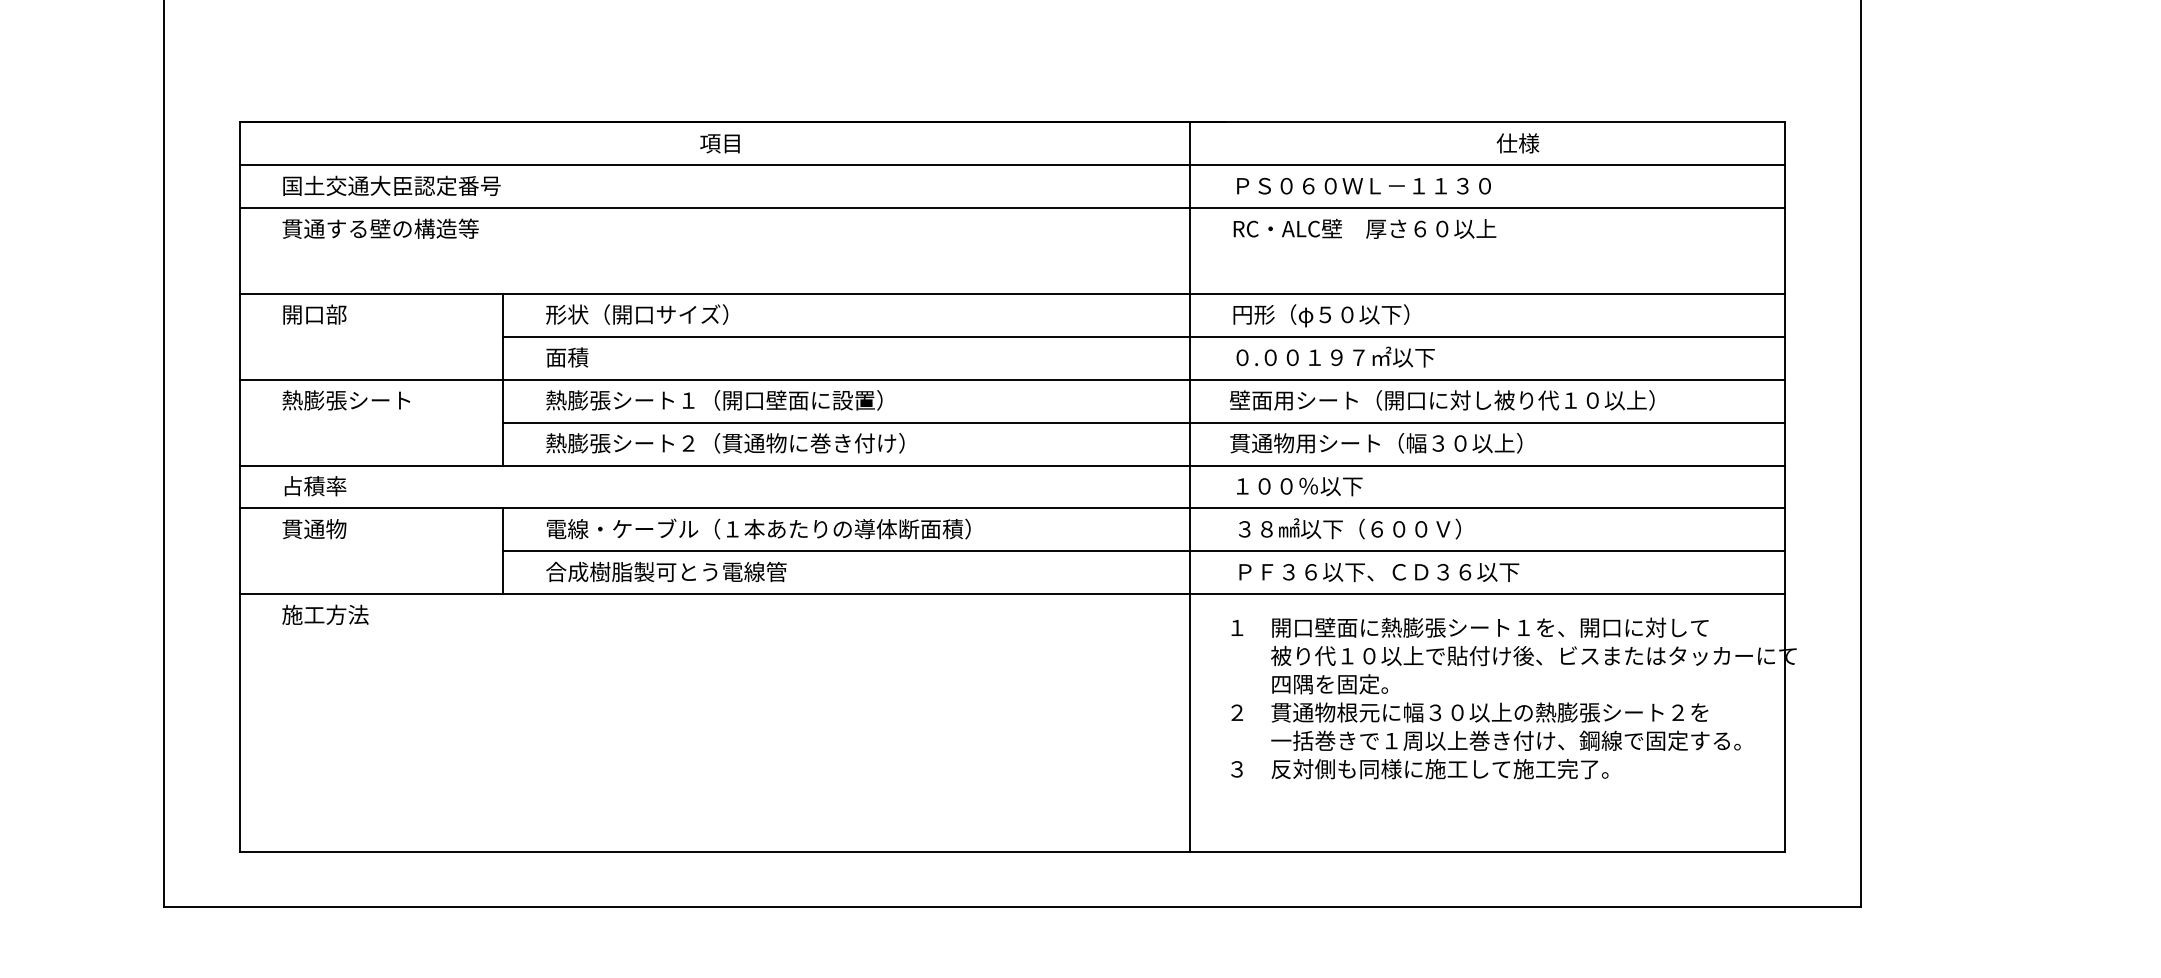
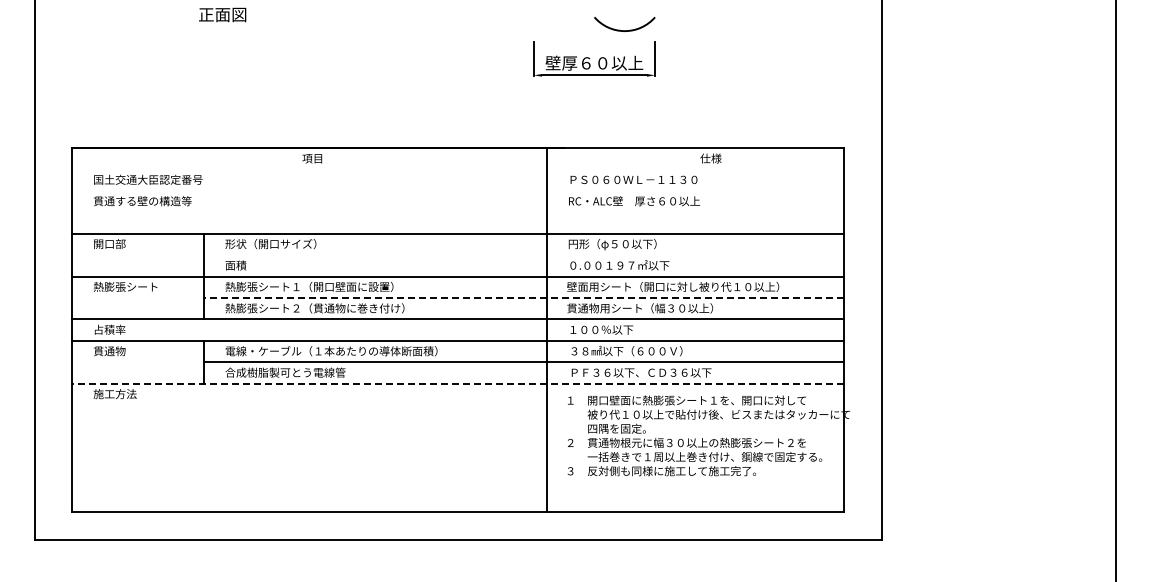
line: (1012, 165) -> (458, 169), removed
line: (1012, 207) -> (458, 190), removed
line: (1144, 337) -> (524, 255), removed
line: (1142, 423) -> (523, 298), solid -> dashed
line: (1012, 593) -> (458, 383), solid -> dashed

